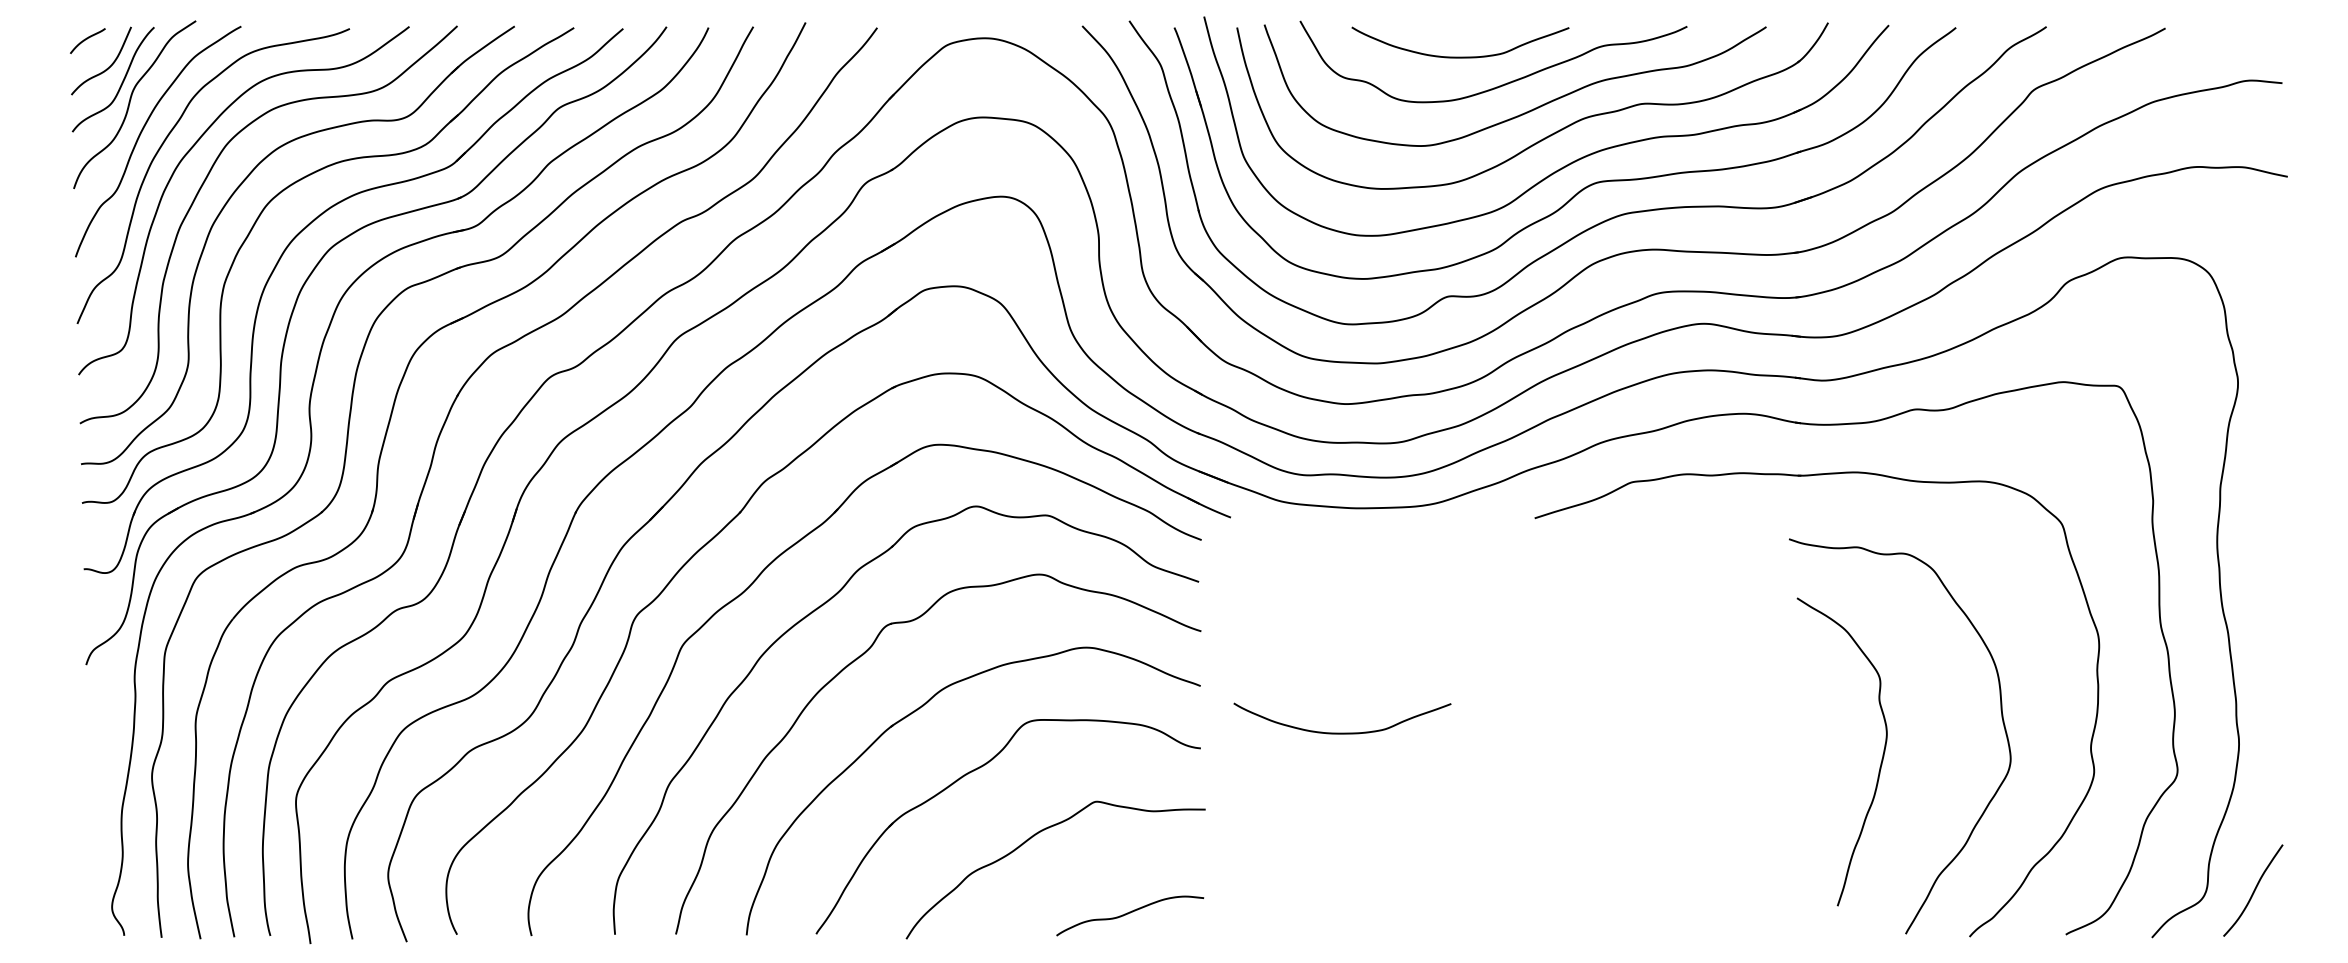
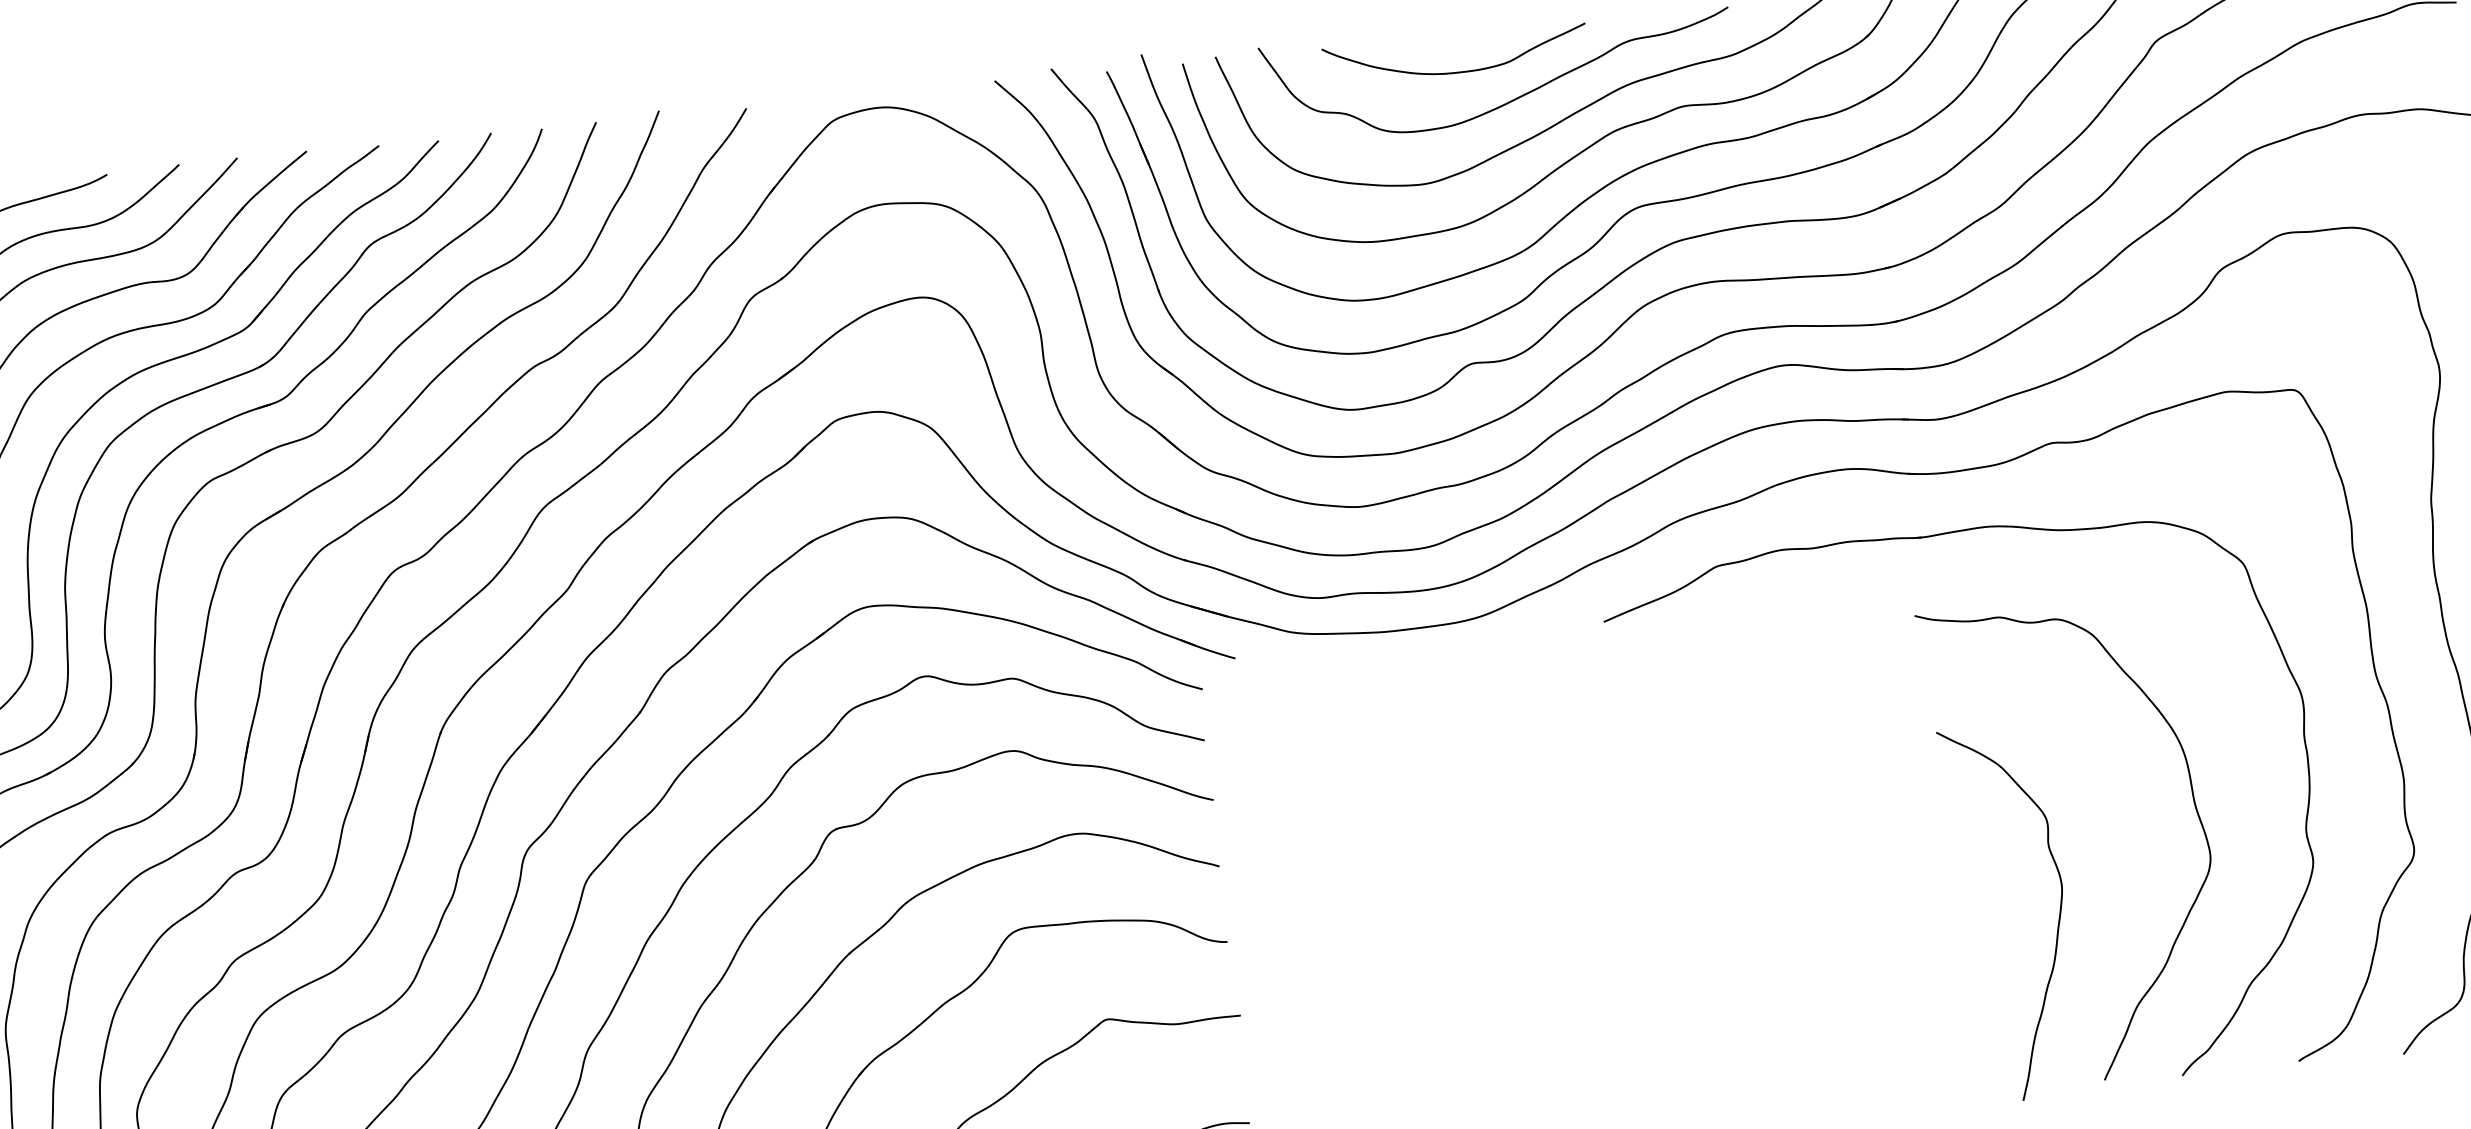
curve: (1342, 732) -> (1397, 905), removed
curve: (1881, 758) -> (2058, 916), moved

